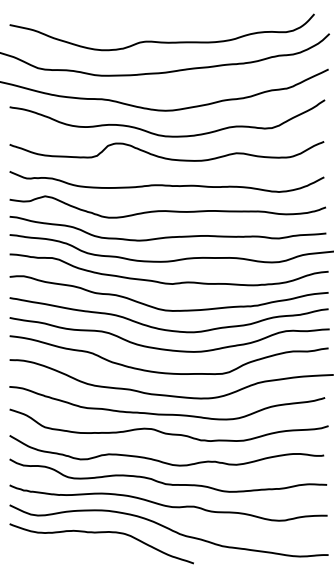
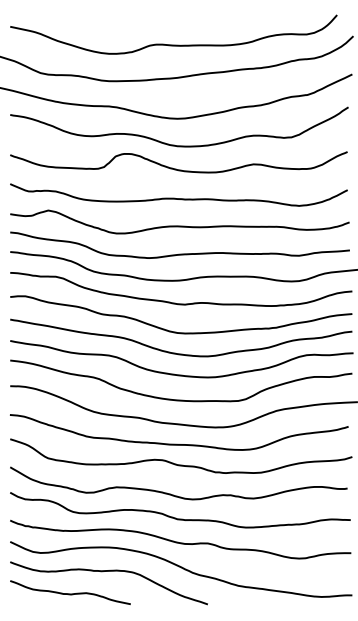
curve: (65, 553) -> (70, 593), added

